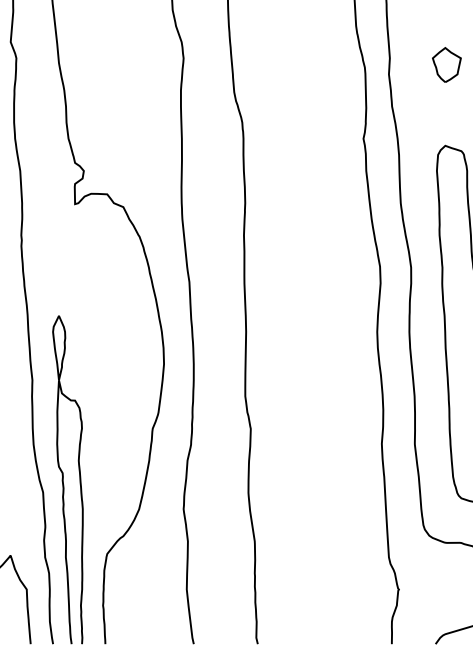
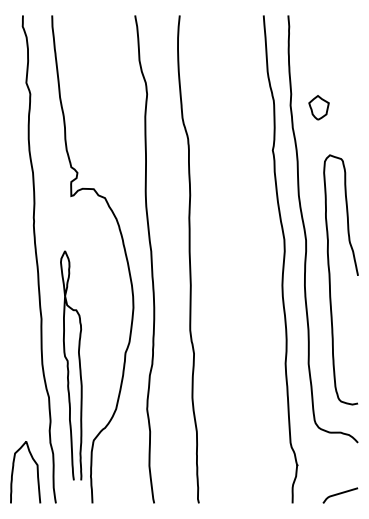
part: (446, 64) -> (318, 107), moved
part: (68, 479) -> (71, 365), moved

